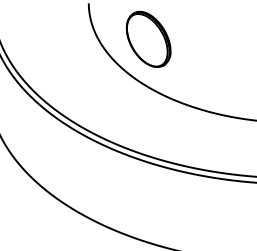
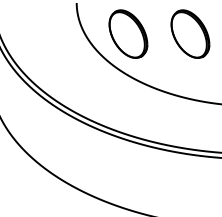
part: (220, 38) -> (190, 33), added

